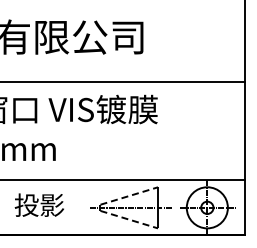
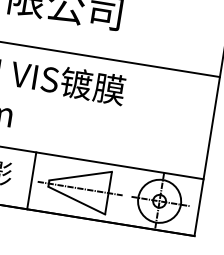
line: (129, 195) -> (81, 175), dashed -> solid
line: (83, 207) -> (31, 180), added
line: (129, 219) -> (77, 200), dashed -> solid

